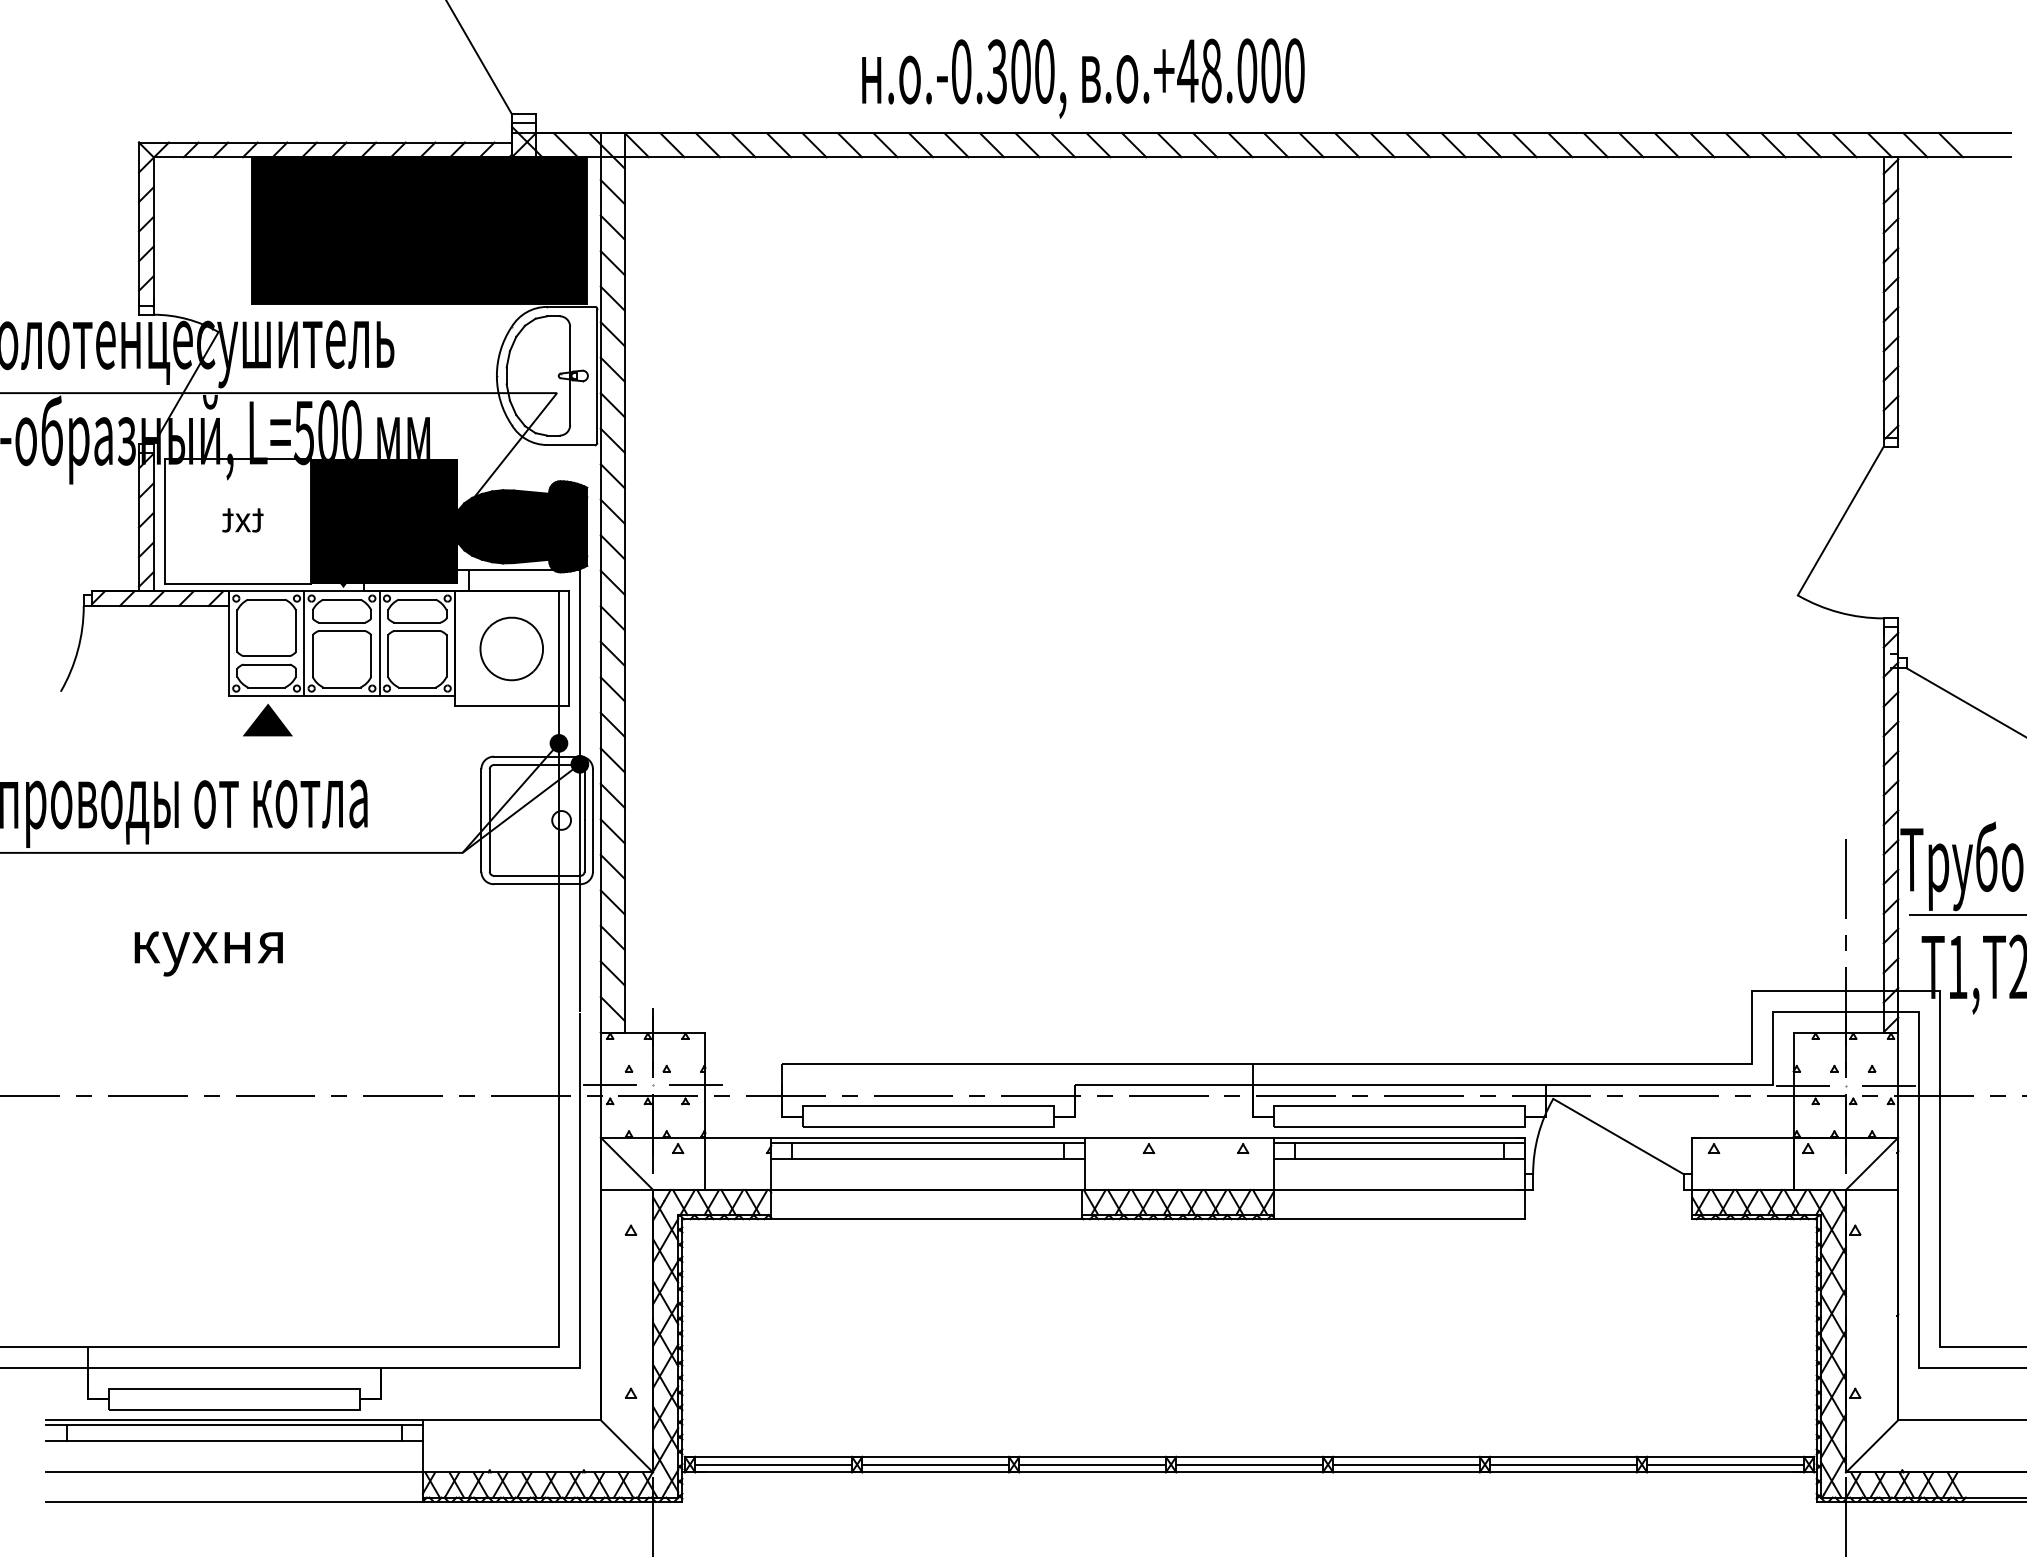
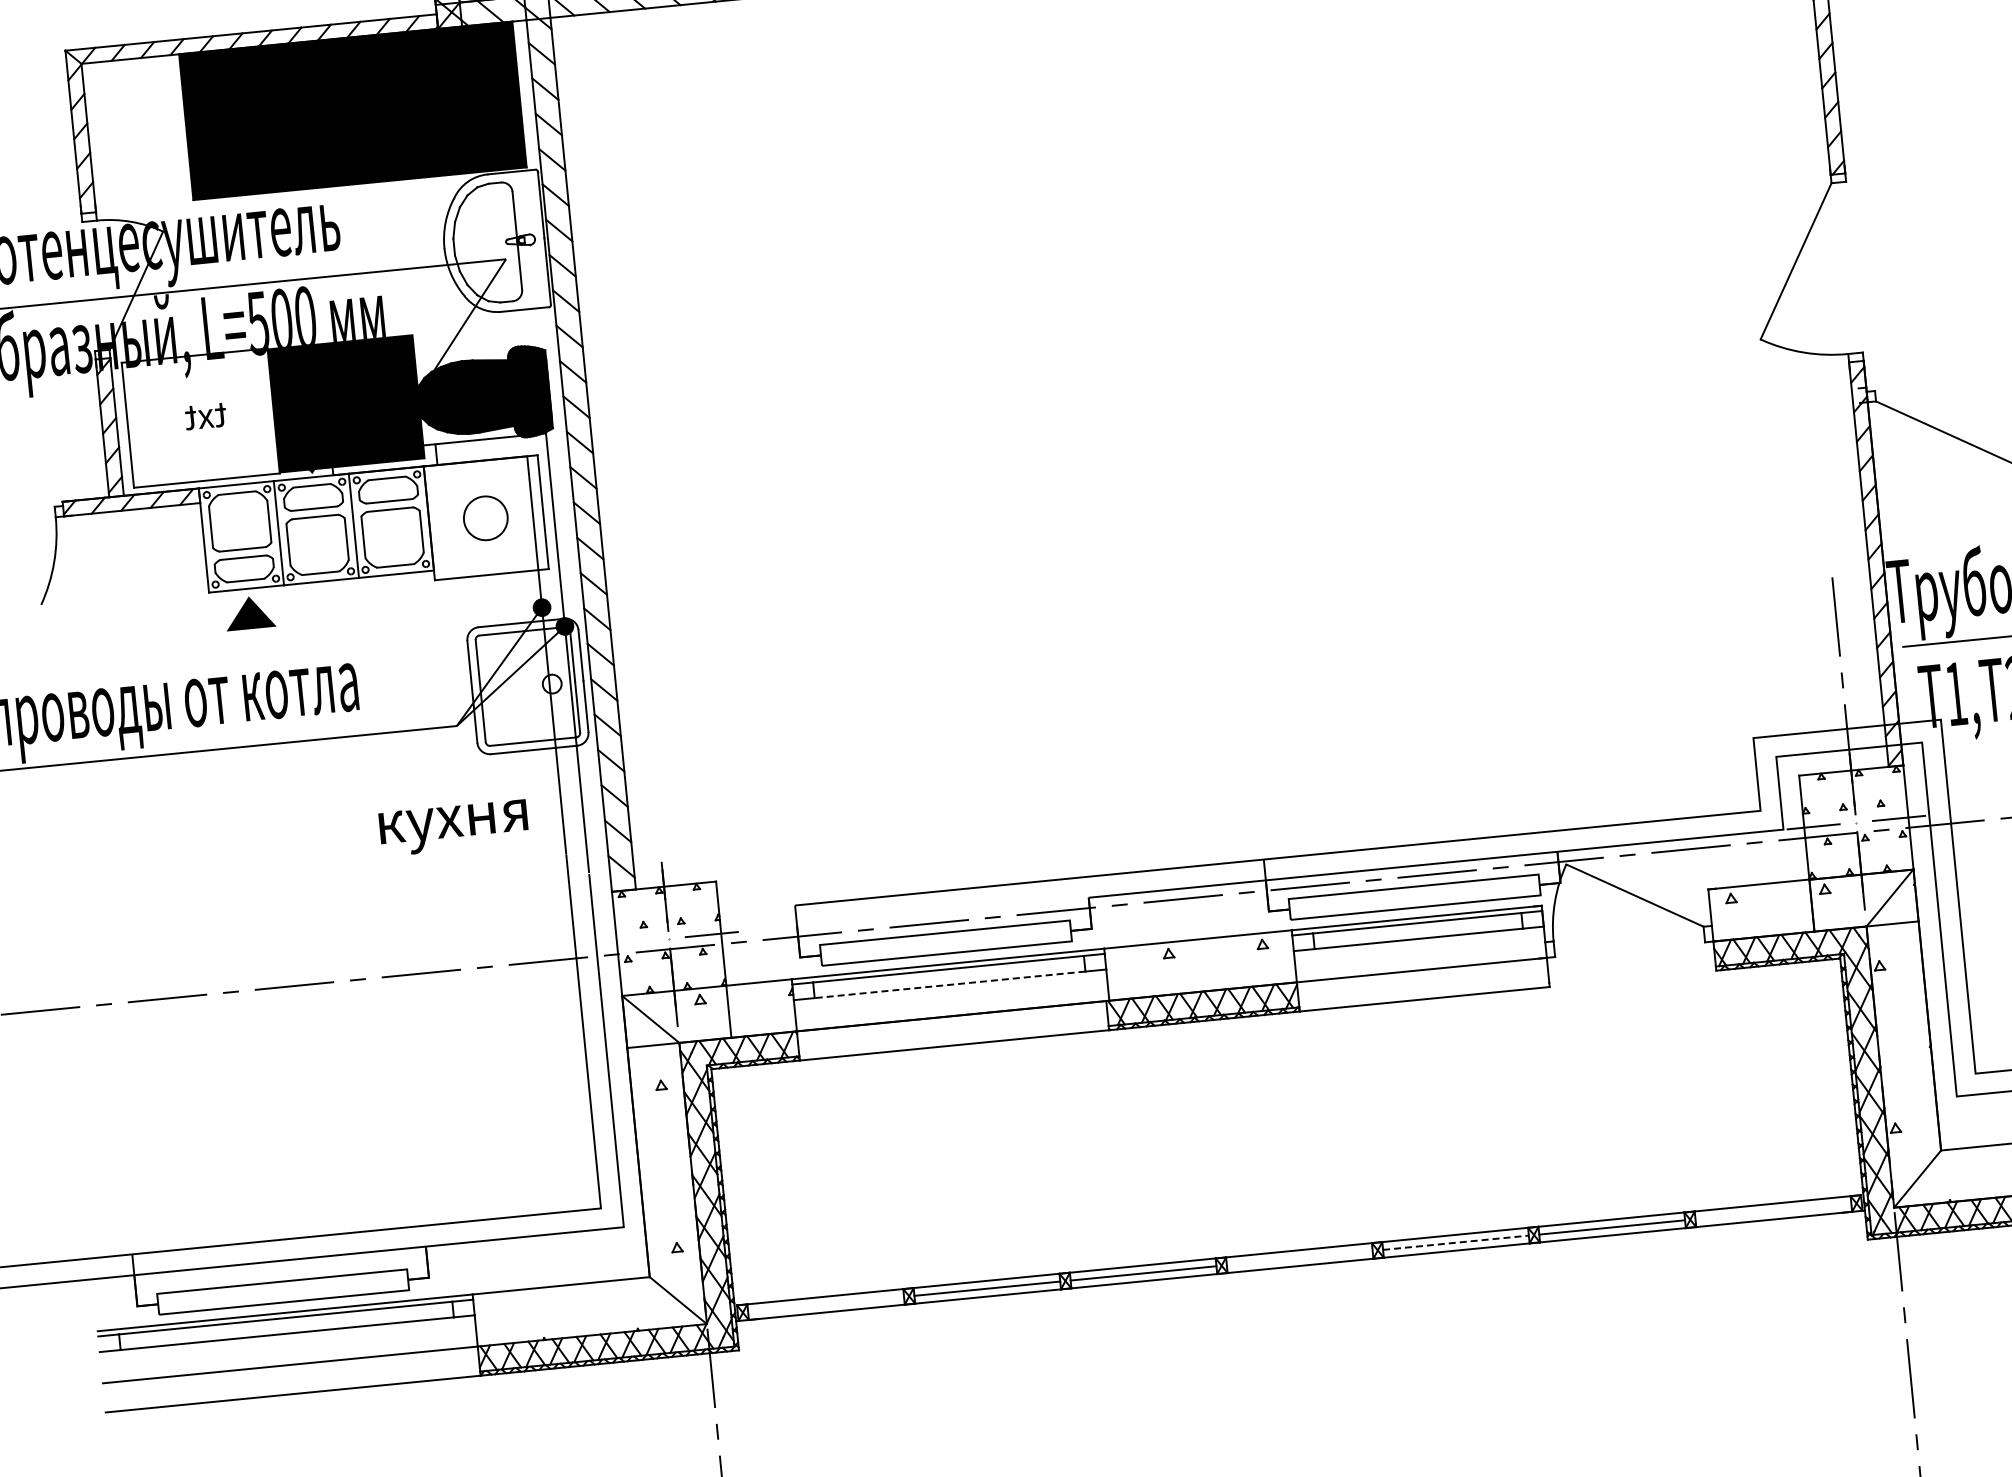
part: (511, 648) -> (485, 517), size x0.7
text: (208, 953) -> (453, 827), moved
line: (610, 1085) -> (626, 943), removed
line: (927, 1158) -> (949, 984), solid -> dashed
line: (773, 1464) -> (825, 1304), removed
line: (1249, 1464) -> (1299, 1257), removed
line: (1407, 1464) -> (1456, 1242), solid -> dashed
line: (1725, 1464) -> (1773, 1211), removed

